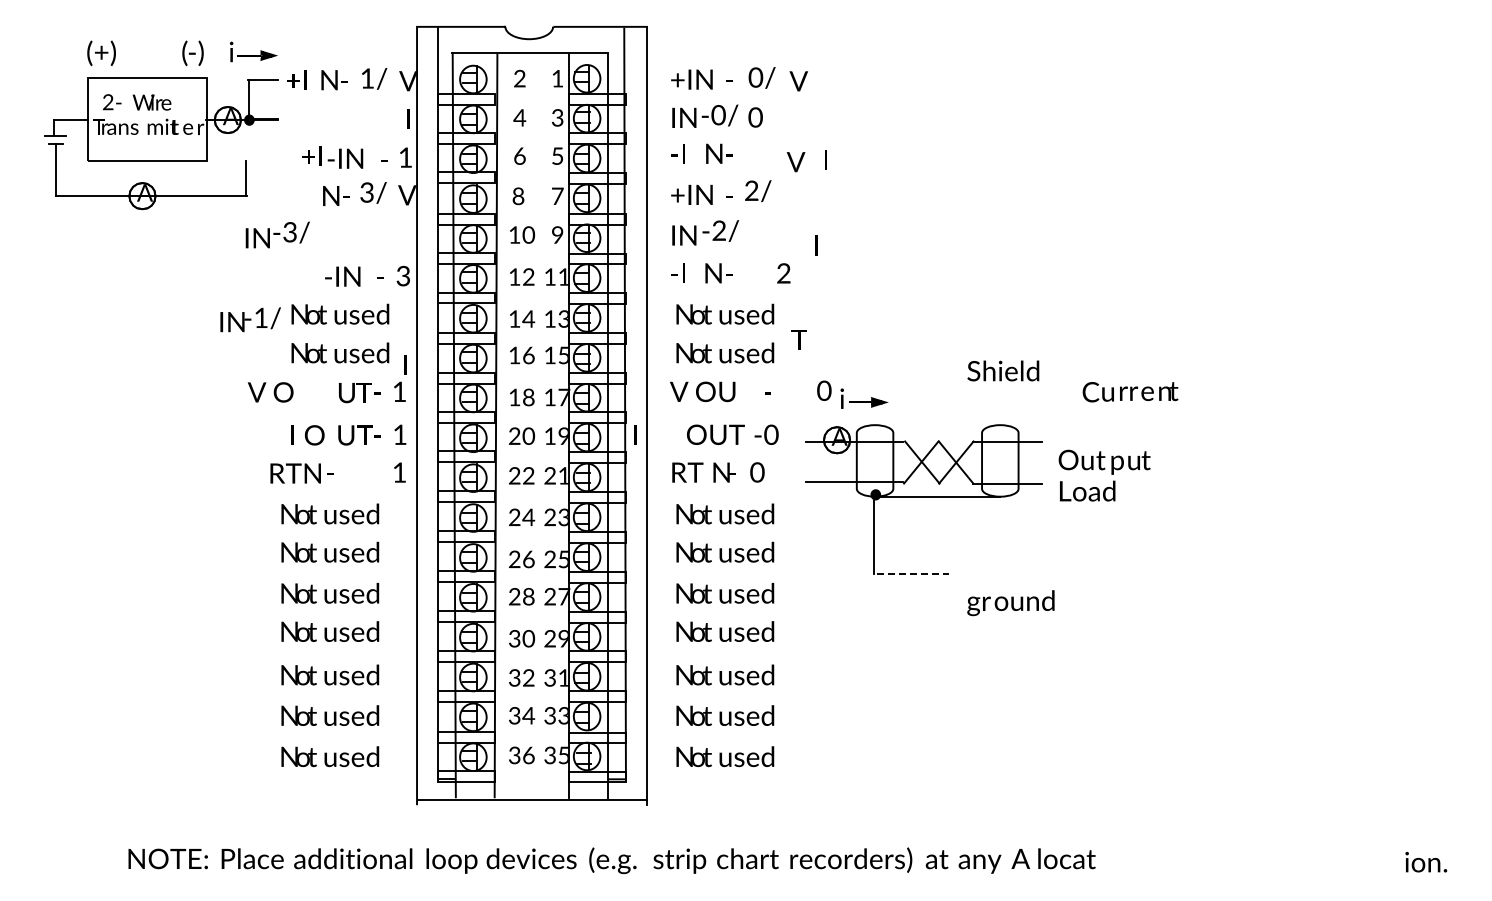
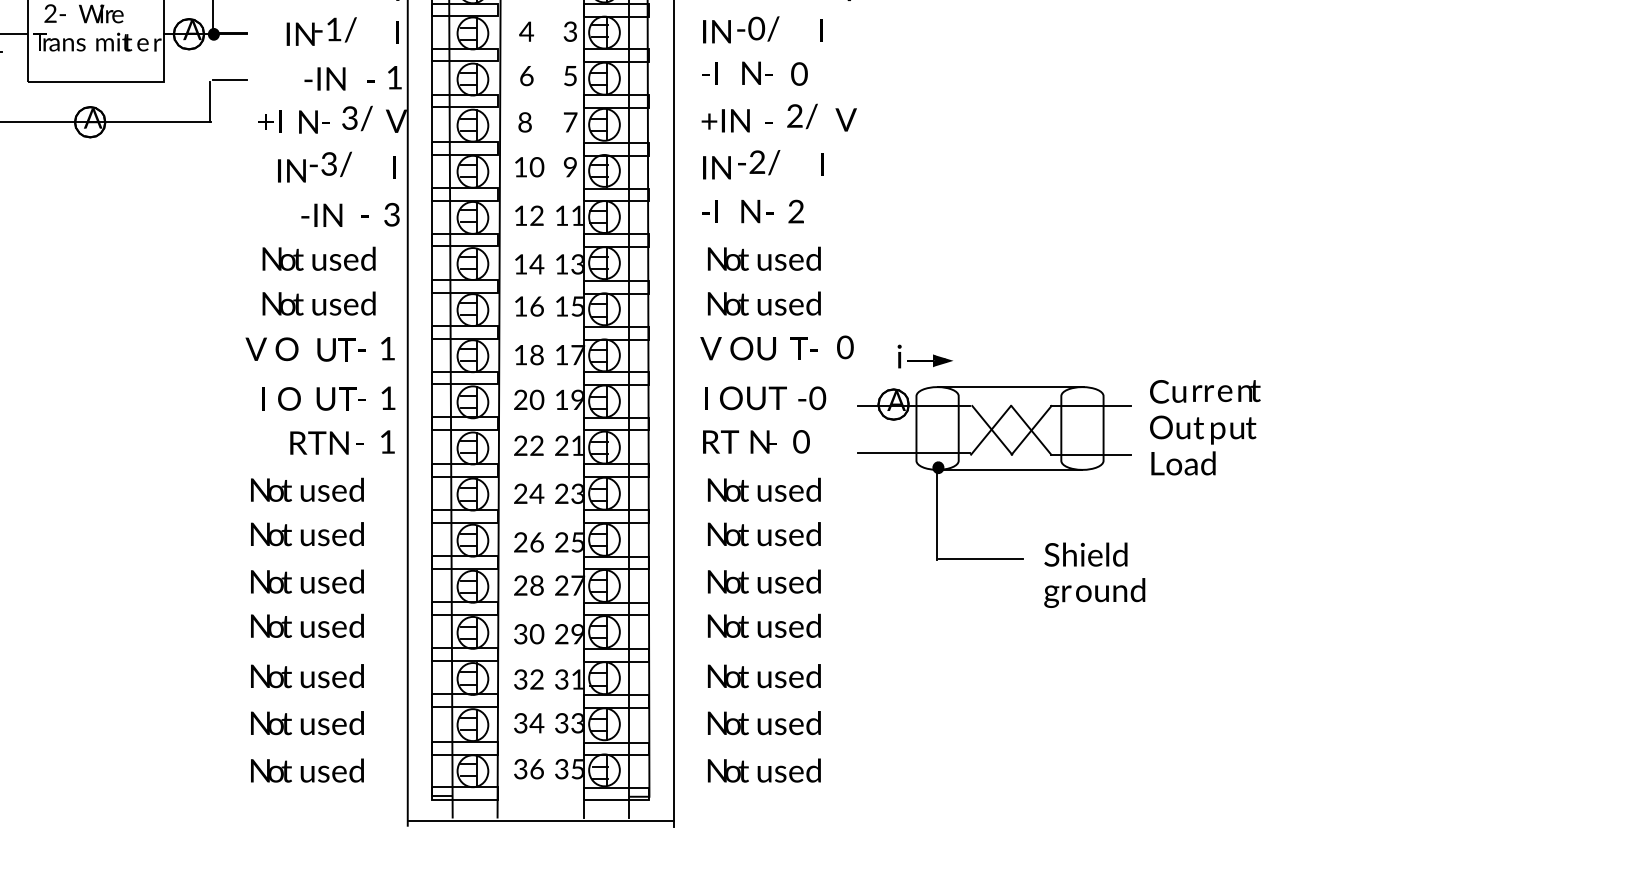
text: (755, 117) -> (799, 74), moved
text: (311, 155) -> (269, 120), moved
line: (263, 159) -> (230, 79), added
text: (825, 159) -> (821, 30), moved
text: (795, 162) -> (845, 120), moved
text: (277, 234) -> (314, 166), moved
text: (816, 245) -> (822, 164), moved
text: (783, 273) -> (795, 211), moved
text: (250, 319) -> (321, 31), moved
text: (798, 339) -> (798, 348), moved
text: (405, 364) -> (394, 166), moved
text: (1003, 370) -> (1086, 554), moved
text: (824, 390) -> (845, 347), moved
text: (270, 392) -> (271, 349), moved
text: (1130, 392) -> (1205, 392), moved
line: (938, 425) -> (1010, 387), added
text: (635, 434) -> (706, 397), moved
text: (301, 473) -> (326, 443), moved
line: (913, 573) -> (982, 558), dashed -> solid

